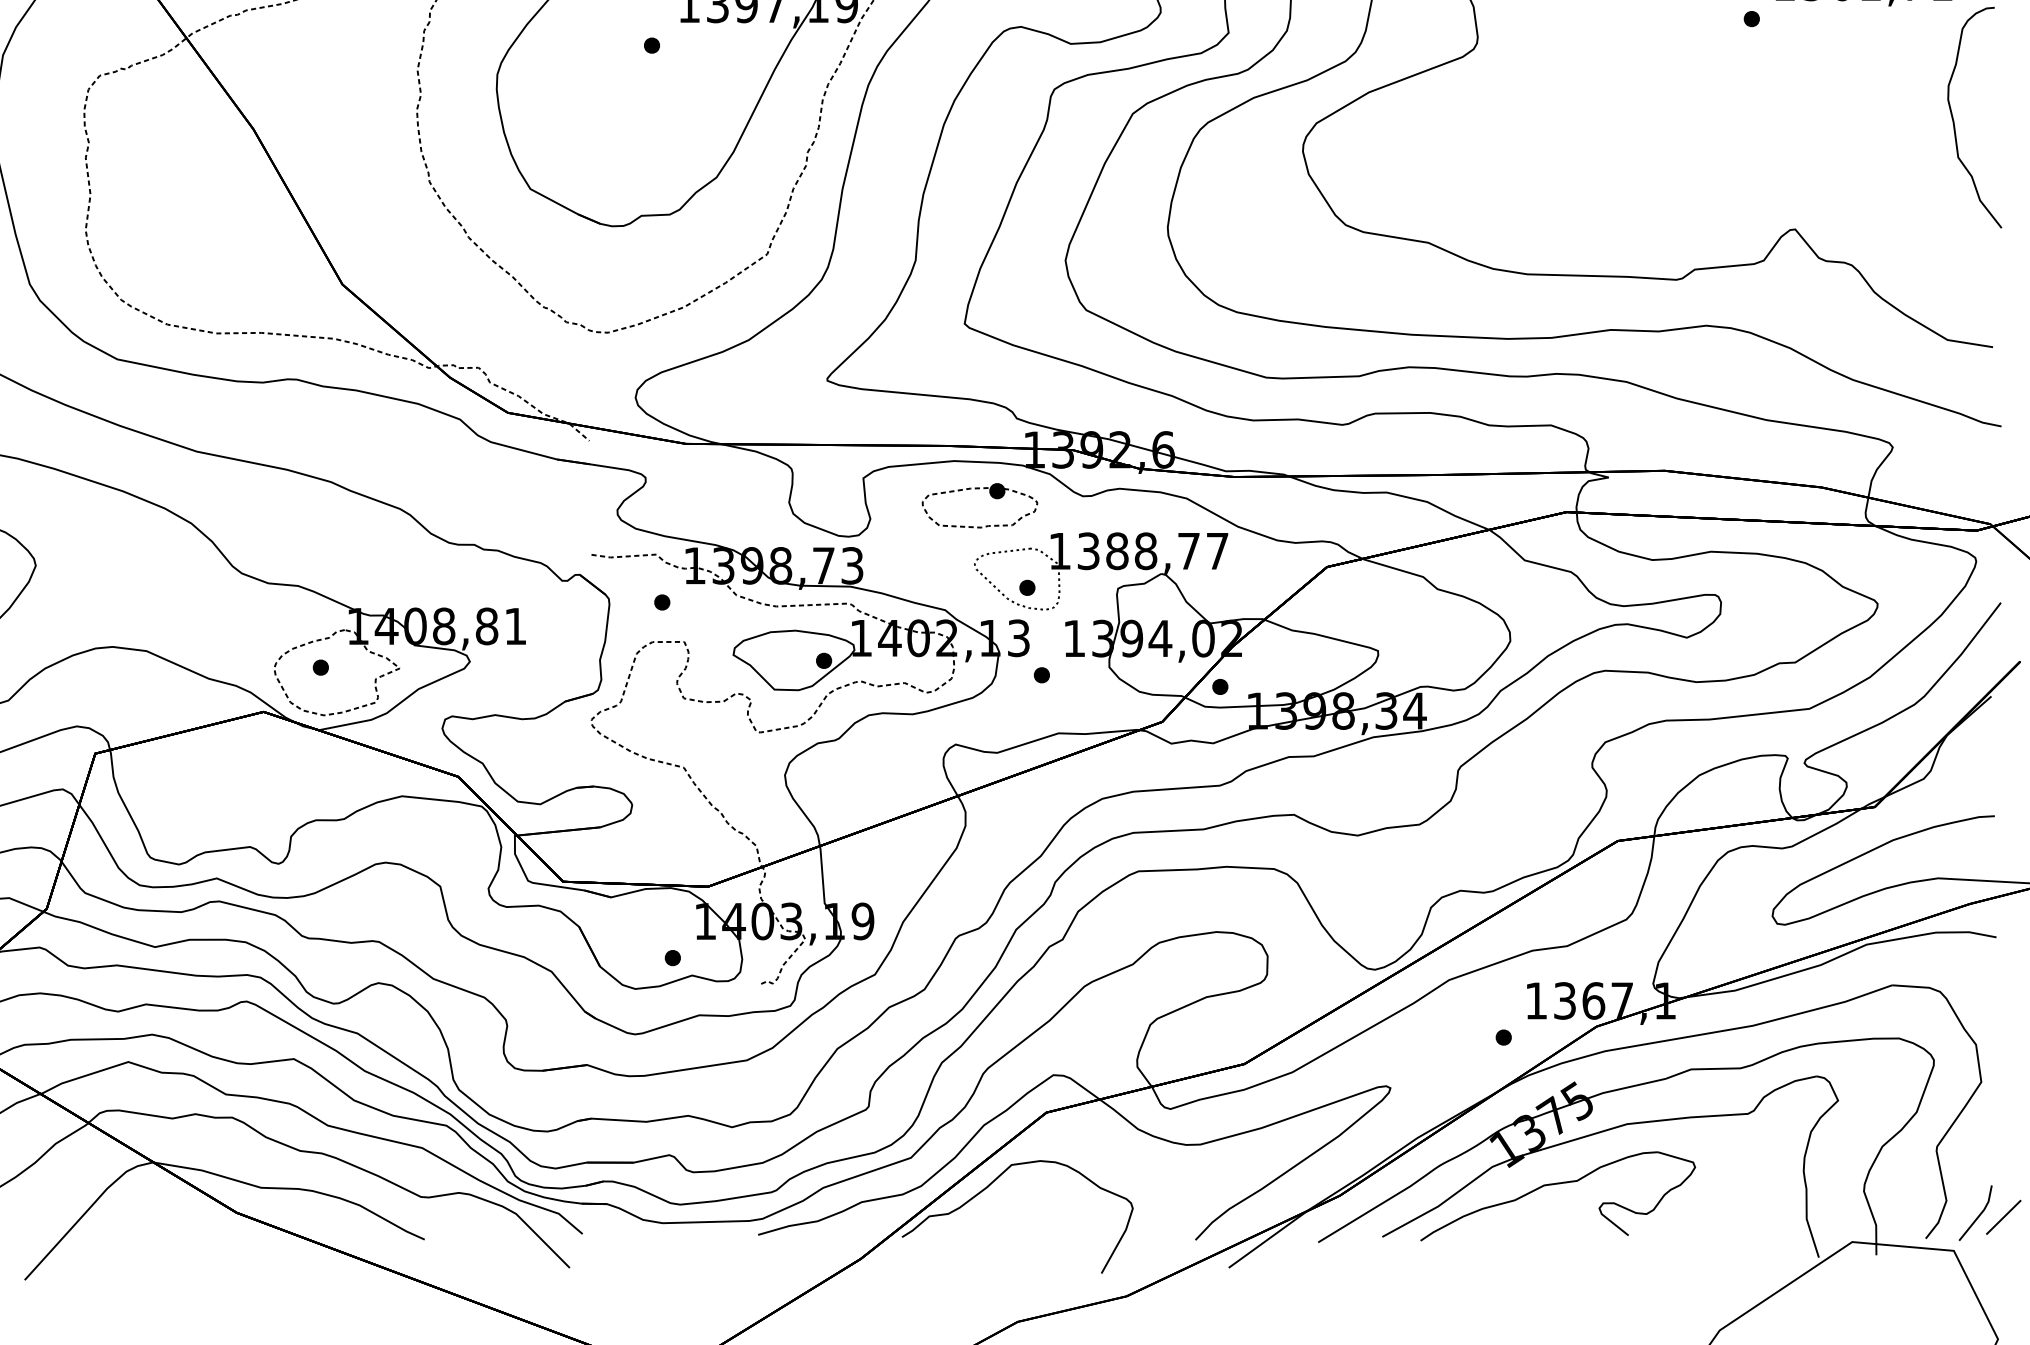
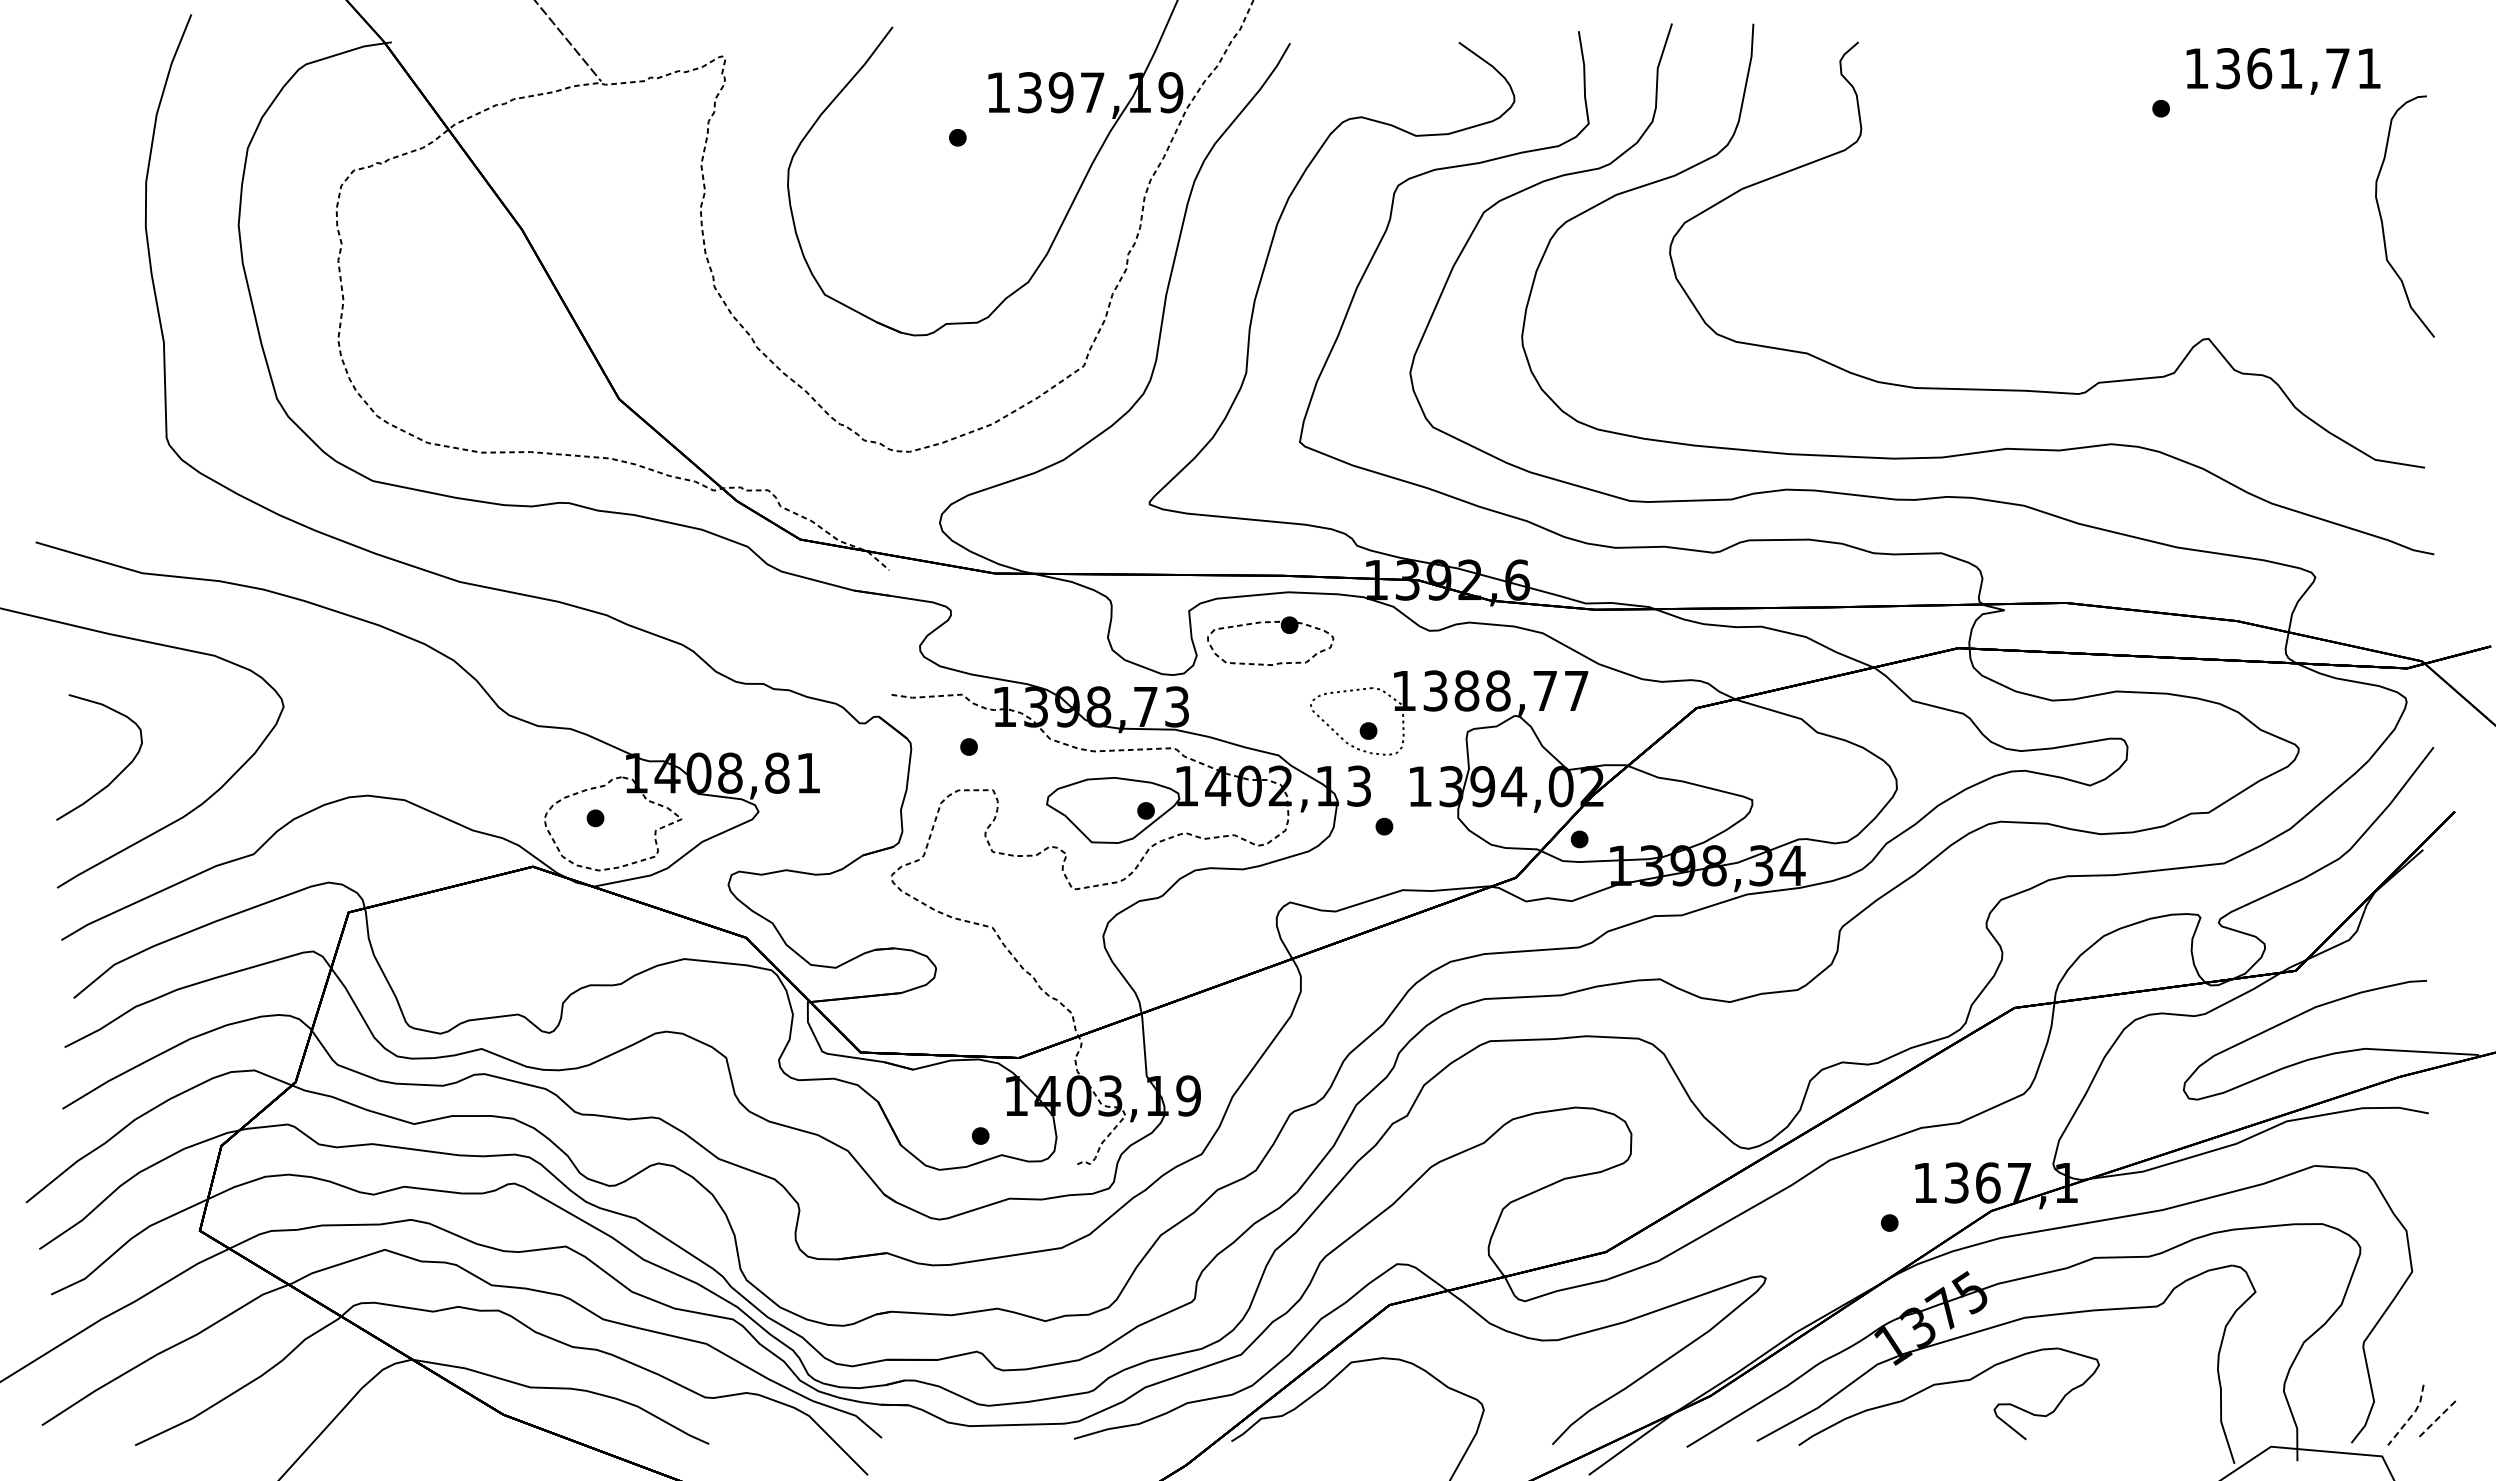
part: (989, 495) -> (1281, 629), moved
line: (1980, 1214) -> (2411, 1416), solid -> dashed
line: (2003, 1217) -> (2436, 1419), solid -> dashed

